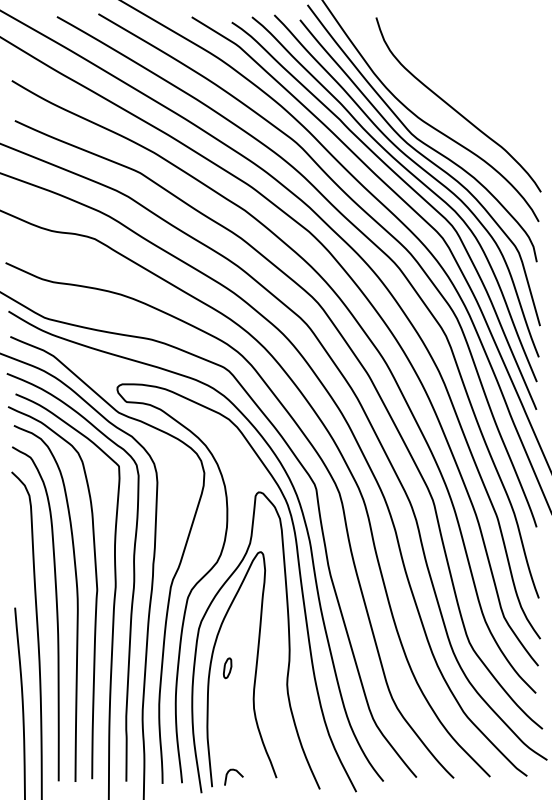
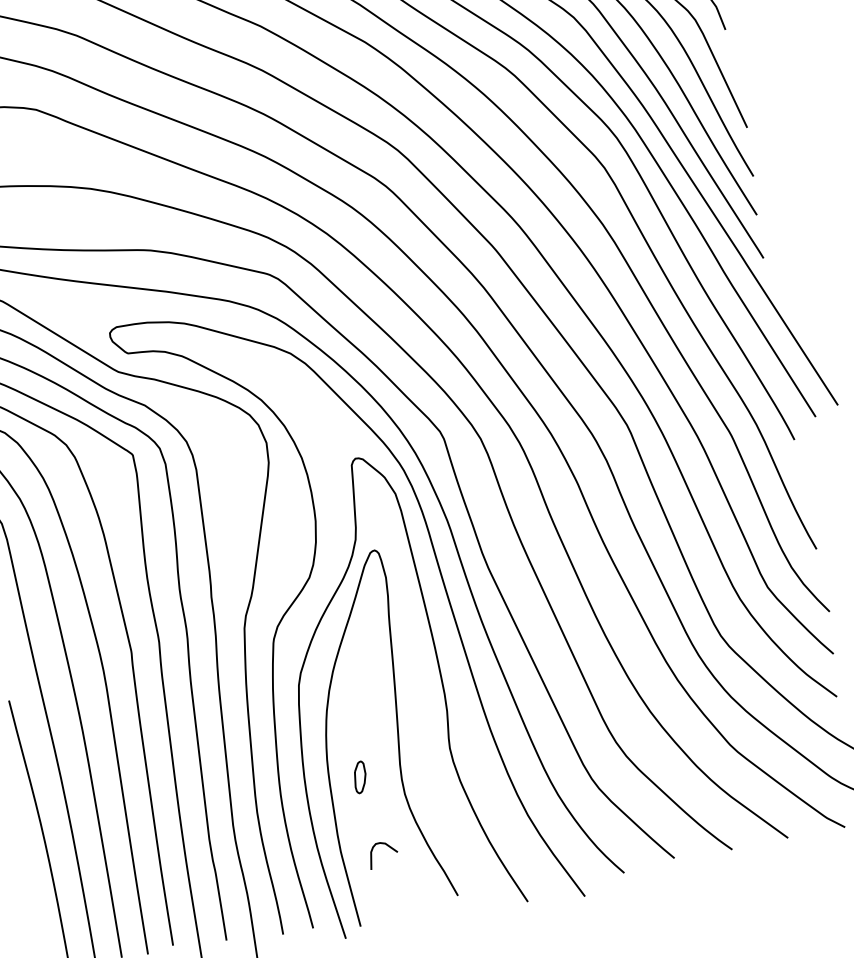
part: (227, 668) -> (359, 777), moved
curve: (235, 771) -> (384, 845), moved

